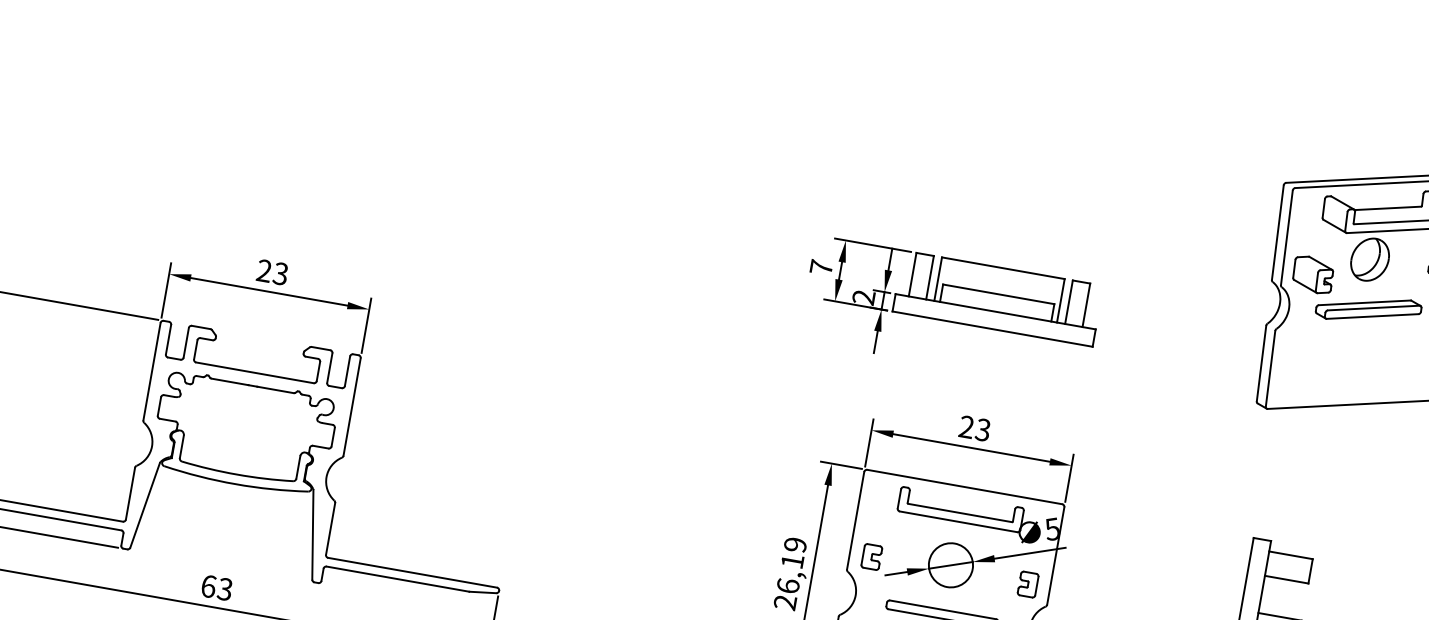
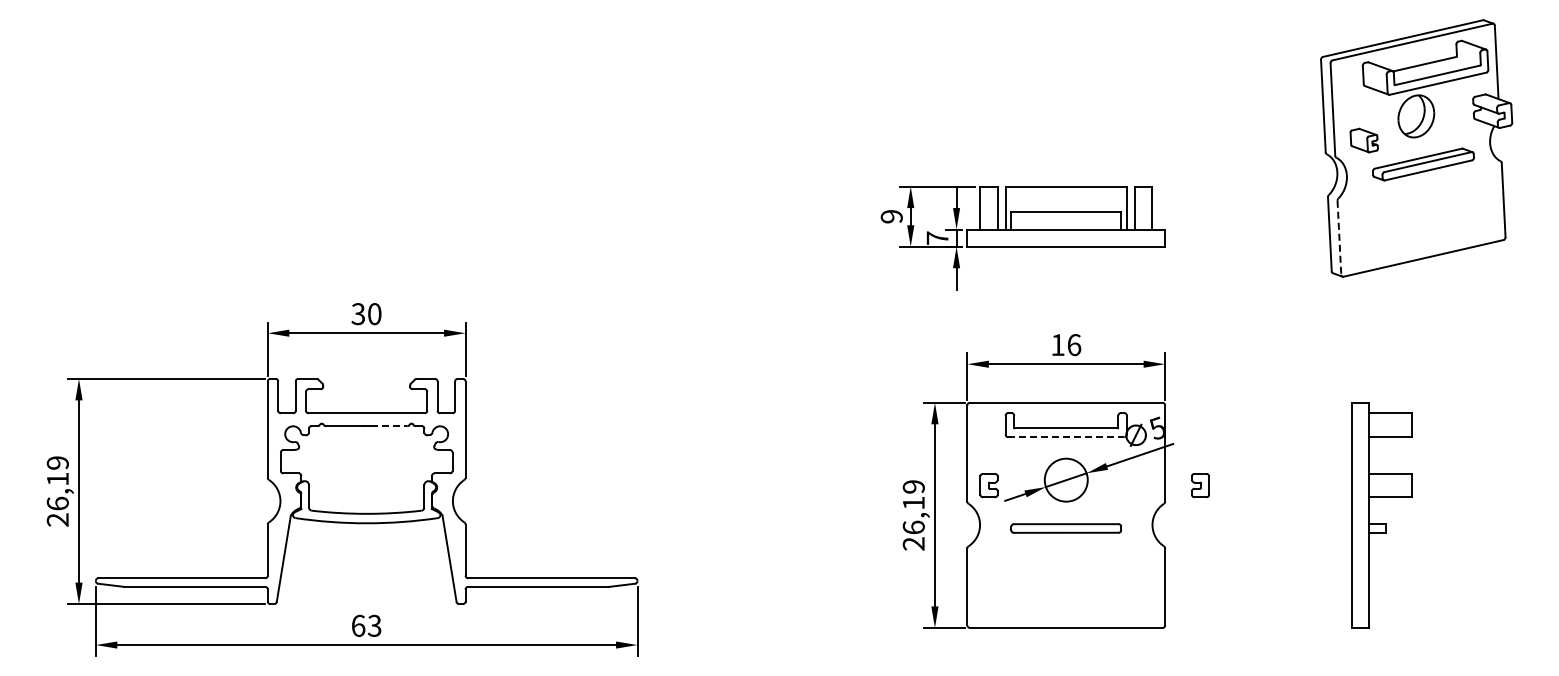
text: (821, 267) -> (891, 216), 7 -> 9
text: (272, 272) -> (366, 314), 23 -> 30
part: (1312, 274) -> (1363, 140), size x0.7
text: (863, 296) -> (937, 237), 2 -> 7
line: (1270, 369) -> (1339, 238), solid -> dashed
line: (275, 390) -> (389, 426), solid -> dashed
text: (975, 429) -> (1066, 345), 23 -> 16
line: (958, 522) -> (1066, 437), solid -> dashed
part: (1028, 584) -> (1200, 485), moved

